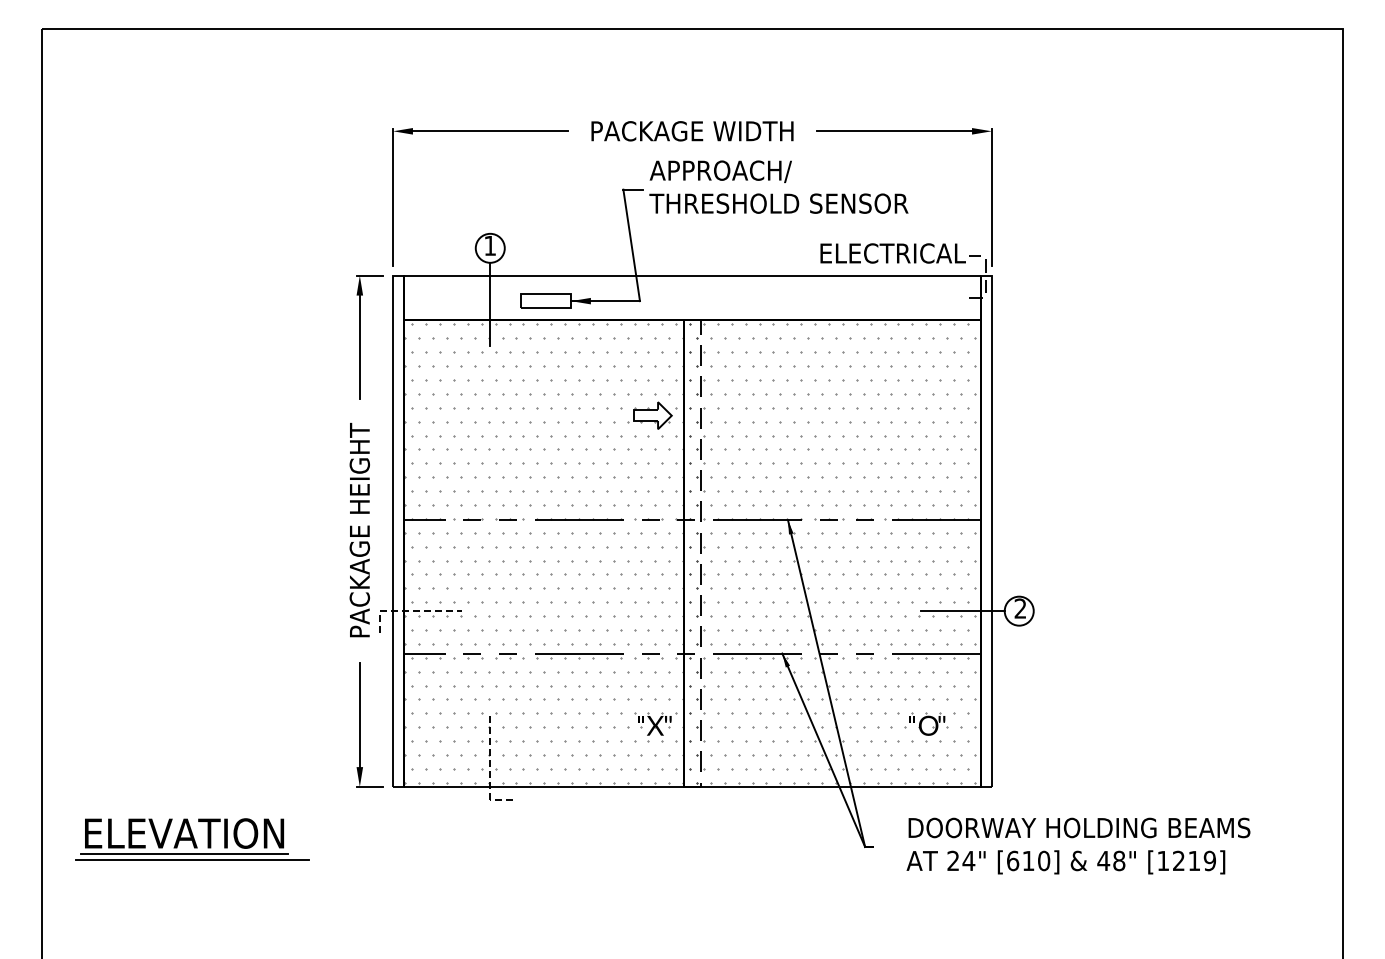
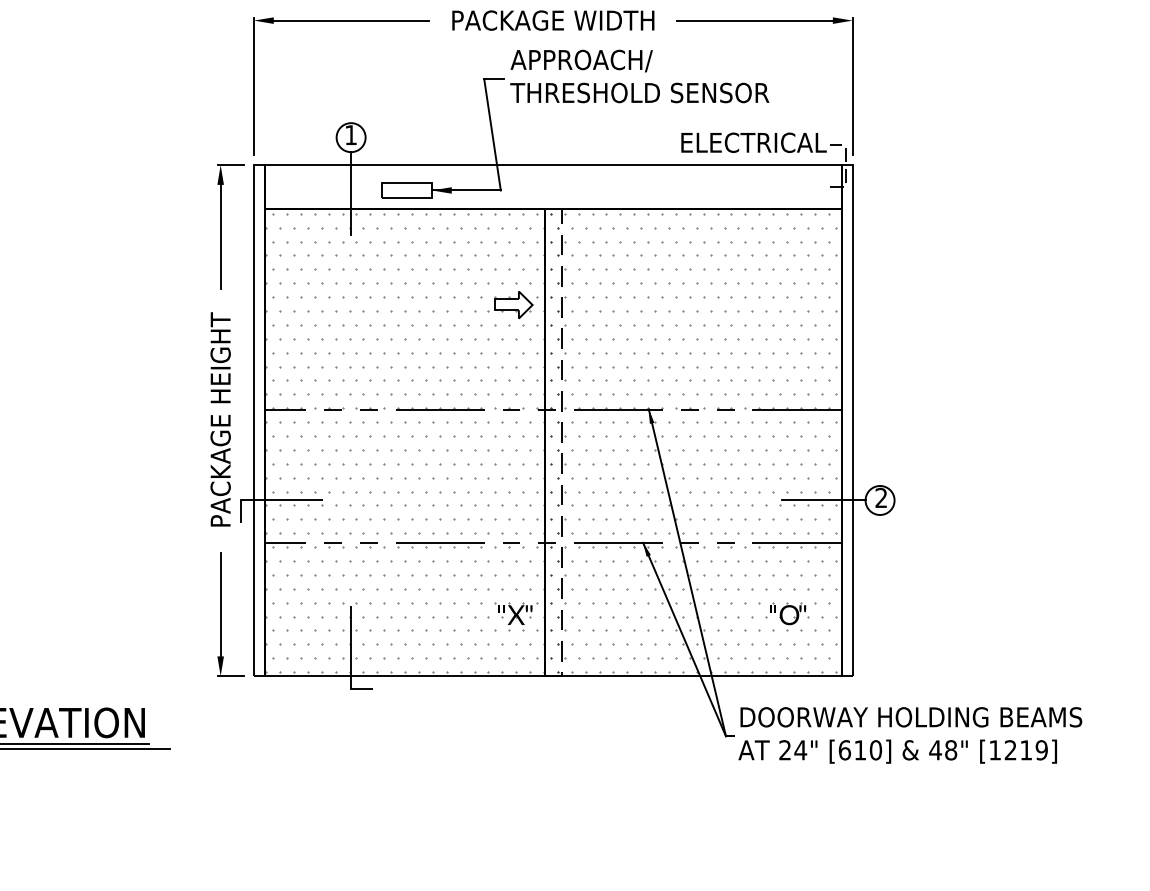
line: (409, 611) -> (270, 500), dashed -> solid
line: (490, 770) -> (351, 659), dashed -> solid
text: (1078, 845) -> (910, 734), moved

